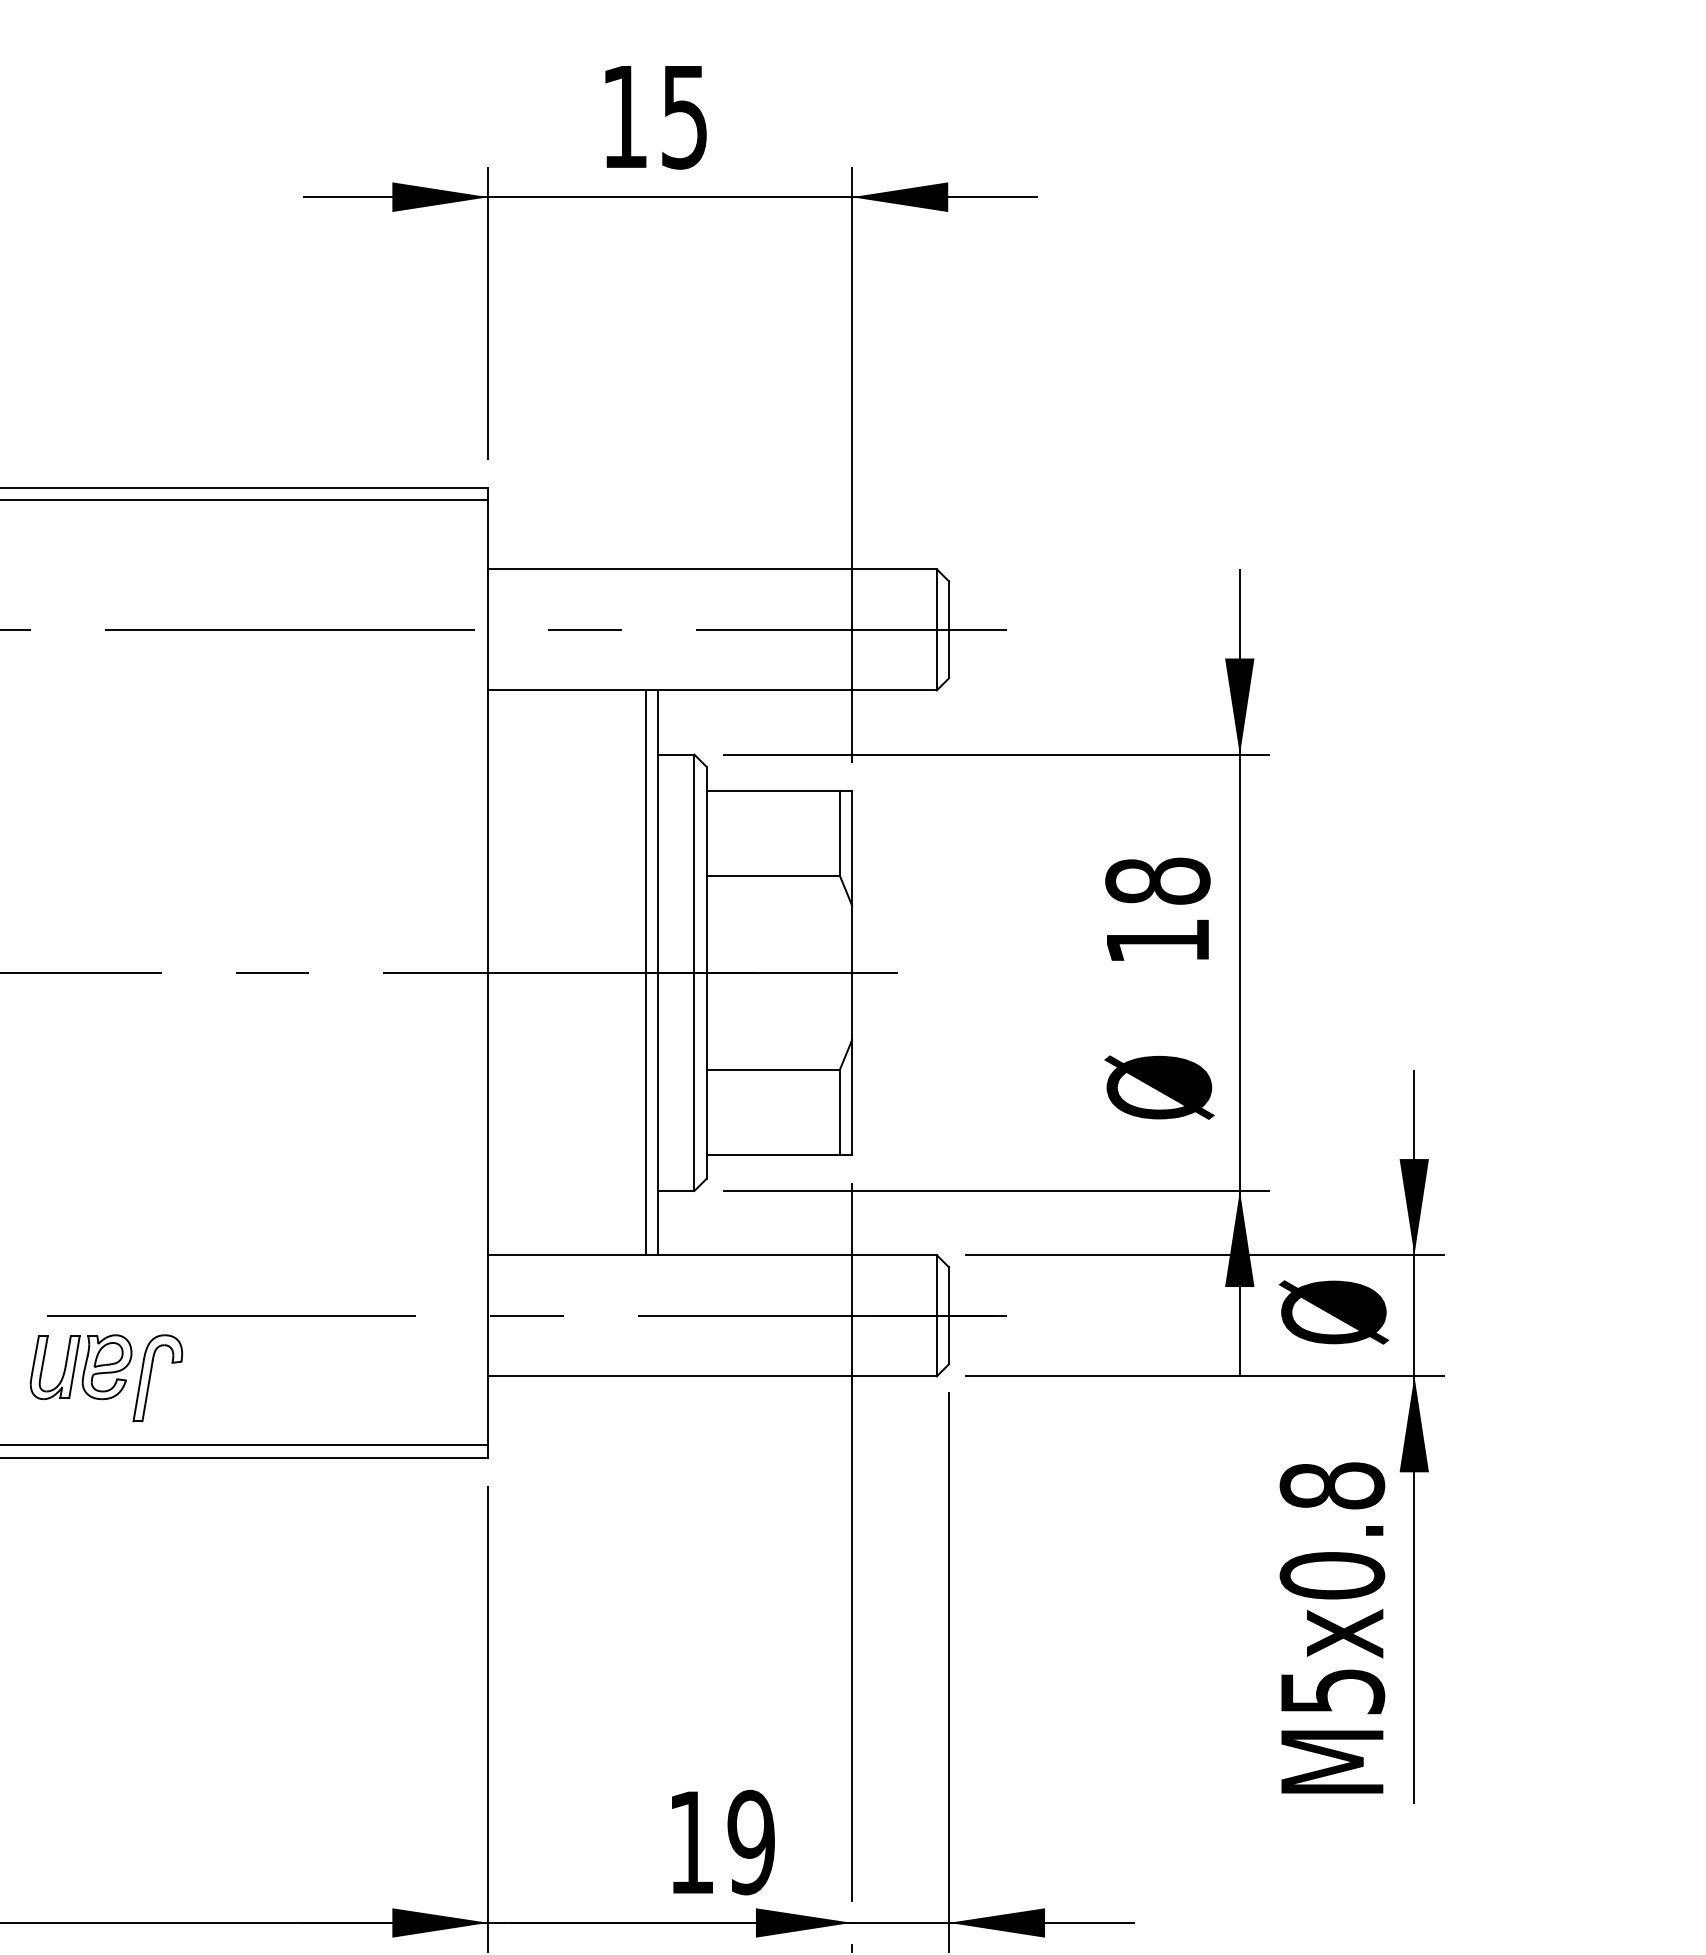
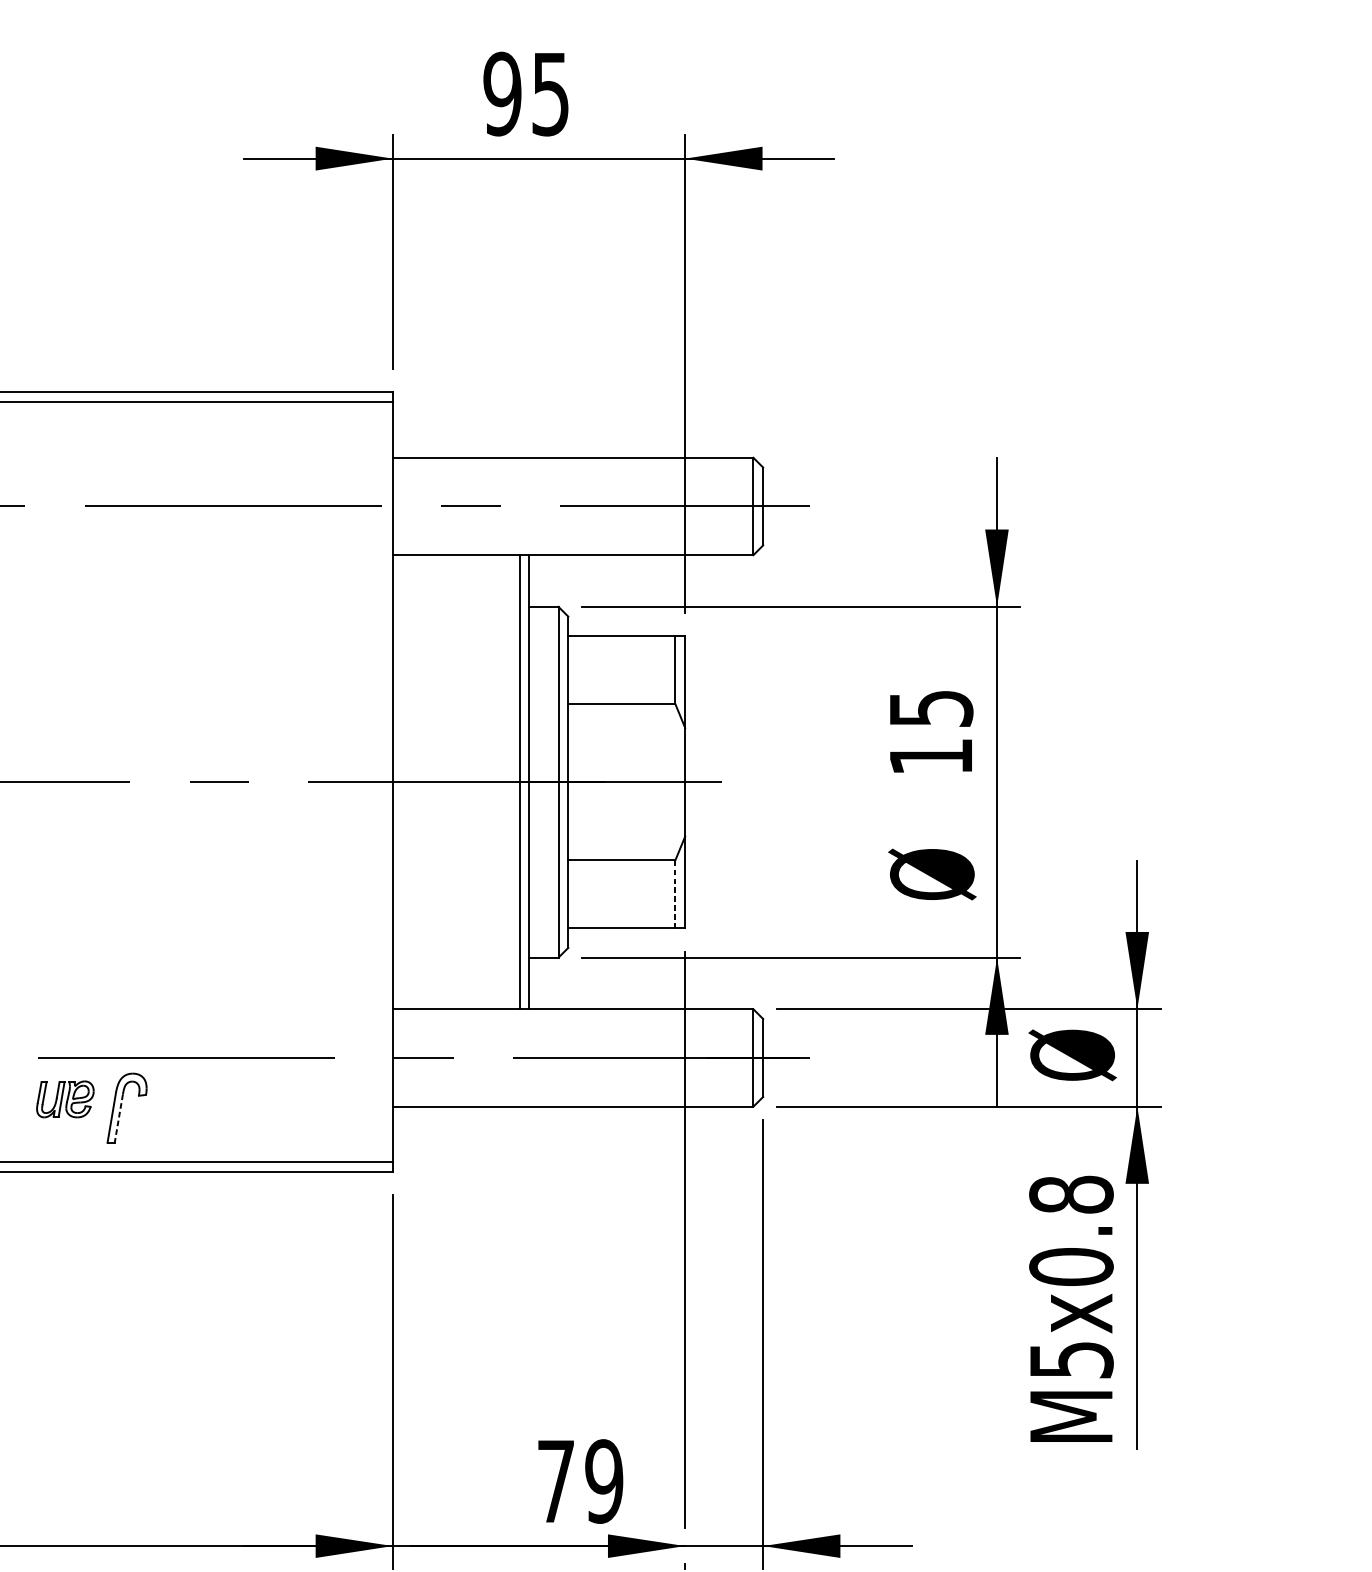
text: (624, 116) -> (502, 93), 15 -> 95
text: (1157, 880) -> (930, 708), 18 -> 15
line: (839, 1111) -> (675, 893), solid -> dashed
part: (80, 1367) -> (64, 1099), size x0.7
line: (147, 1391) -> (118, 1118), solid -> dashed
text: (691, 1842) -> (556, 1481), 19 -> 79

